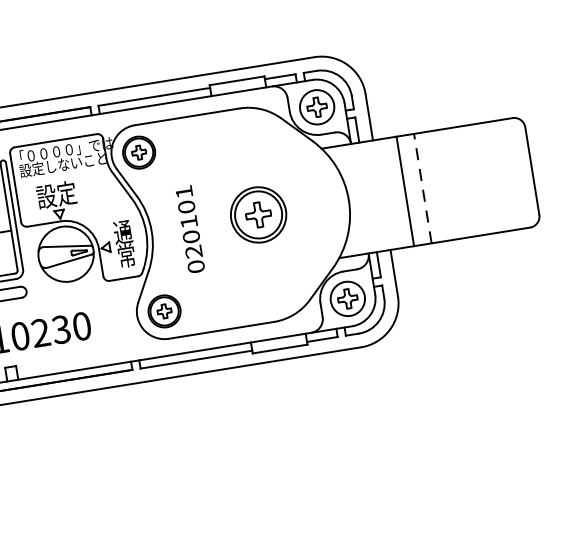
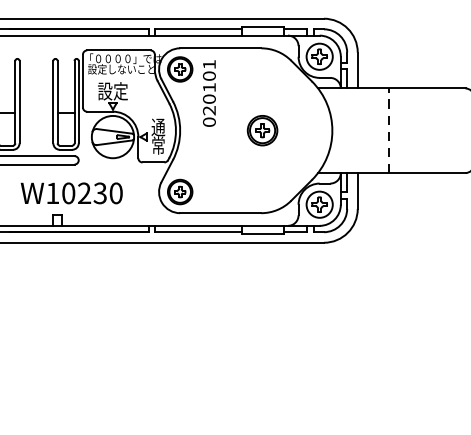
line: (404, 191) -> (375, 130), removed
part: (258, 214) -> (262, 130), size x0.7
text: (190, 229) -> (209, 93), moved

